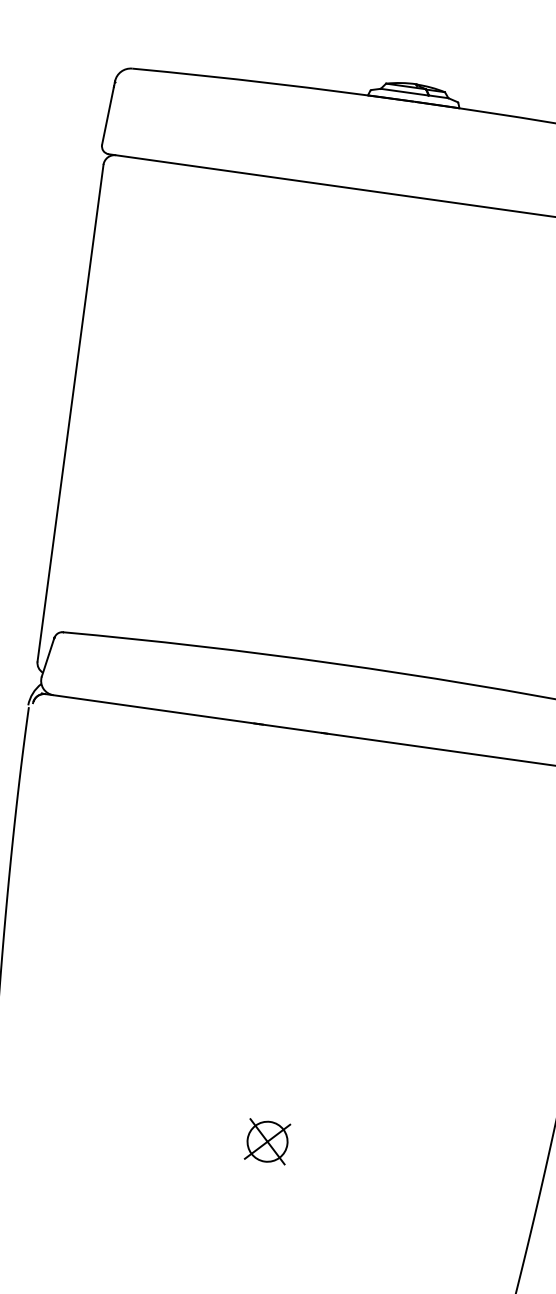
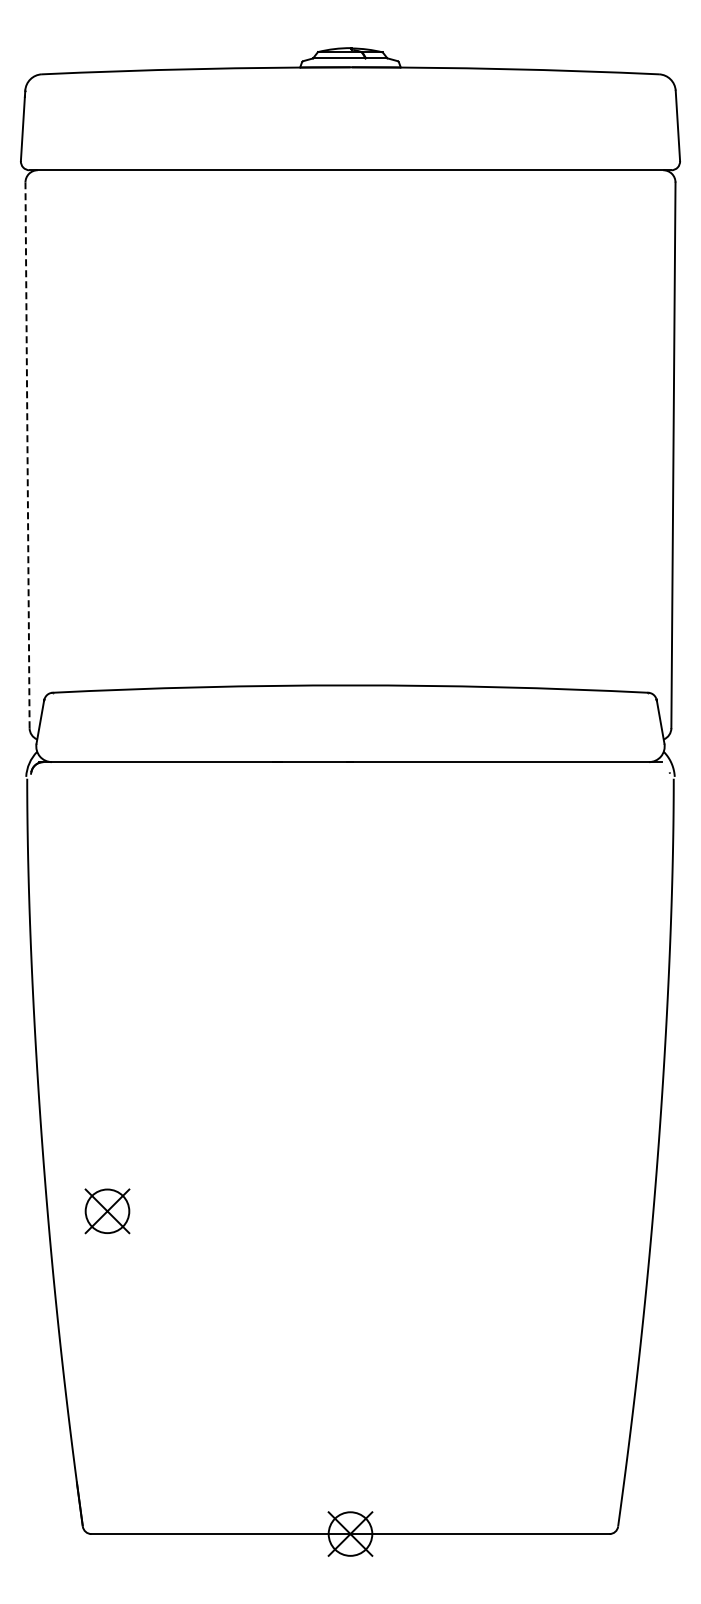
line: (70, 413) -> (27, 455), solid -> dashed
part: (267, 1141) -> (107, 1211), moved

